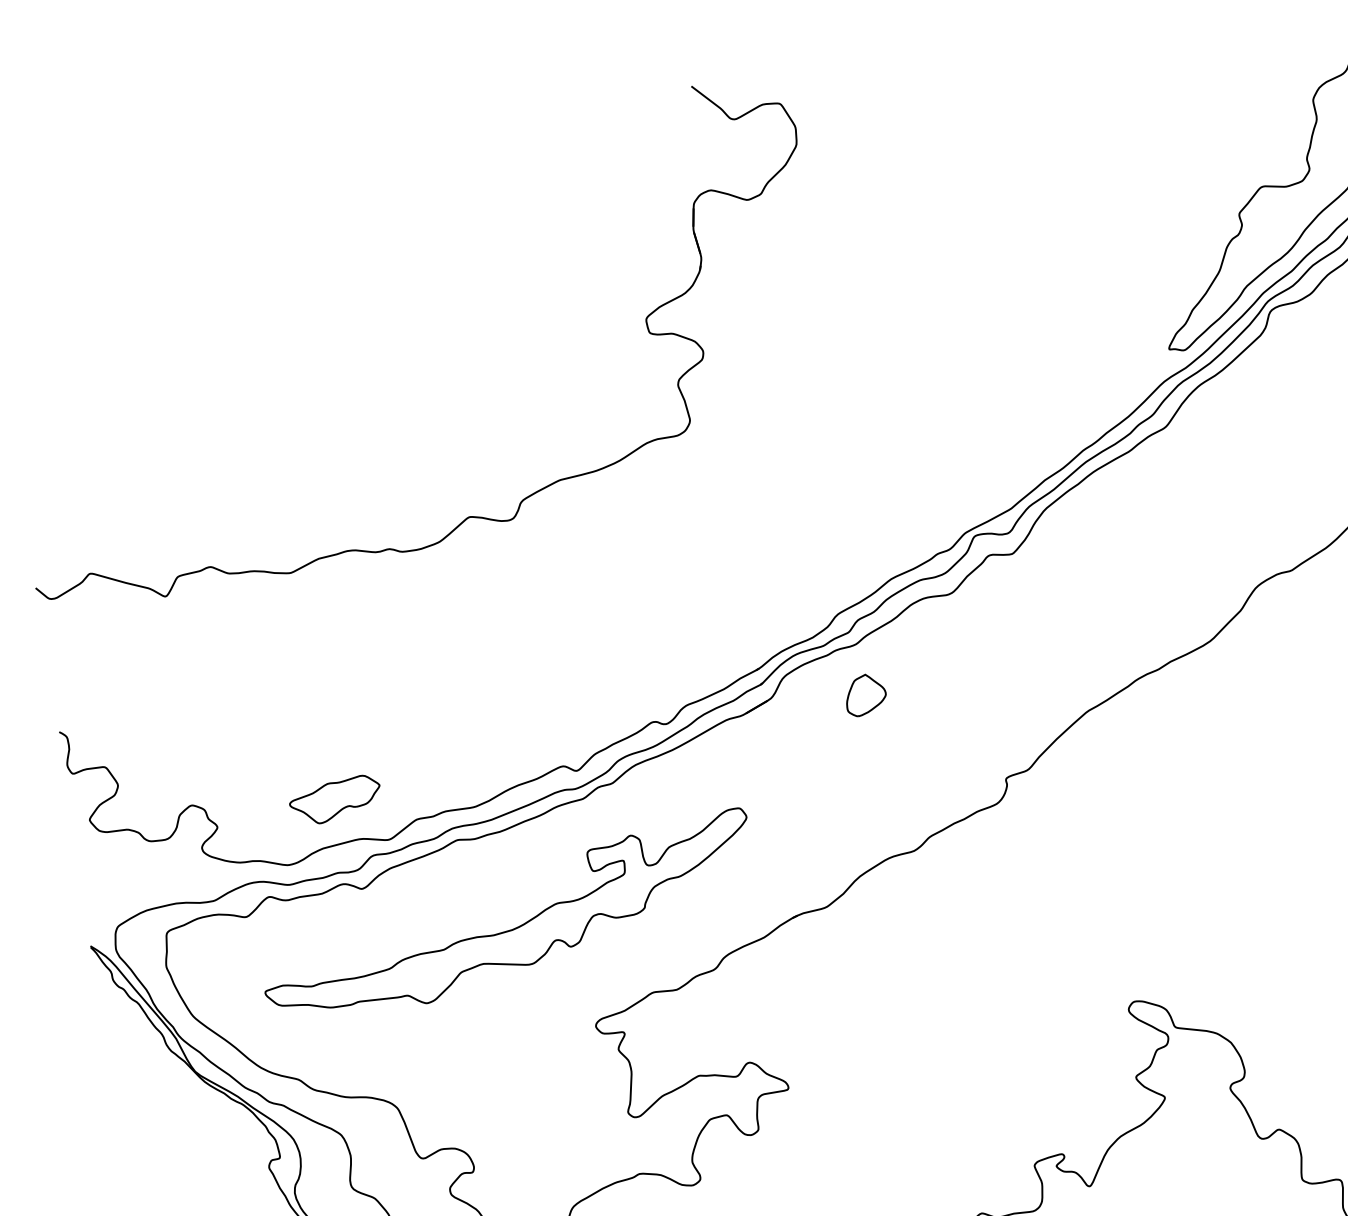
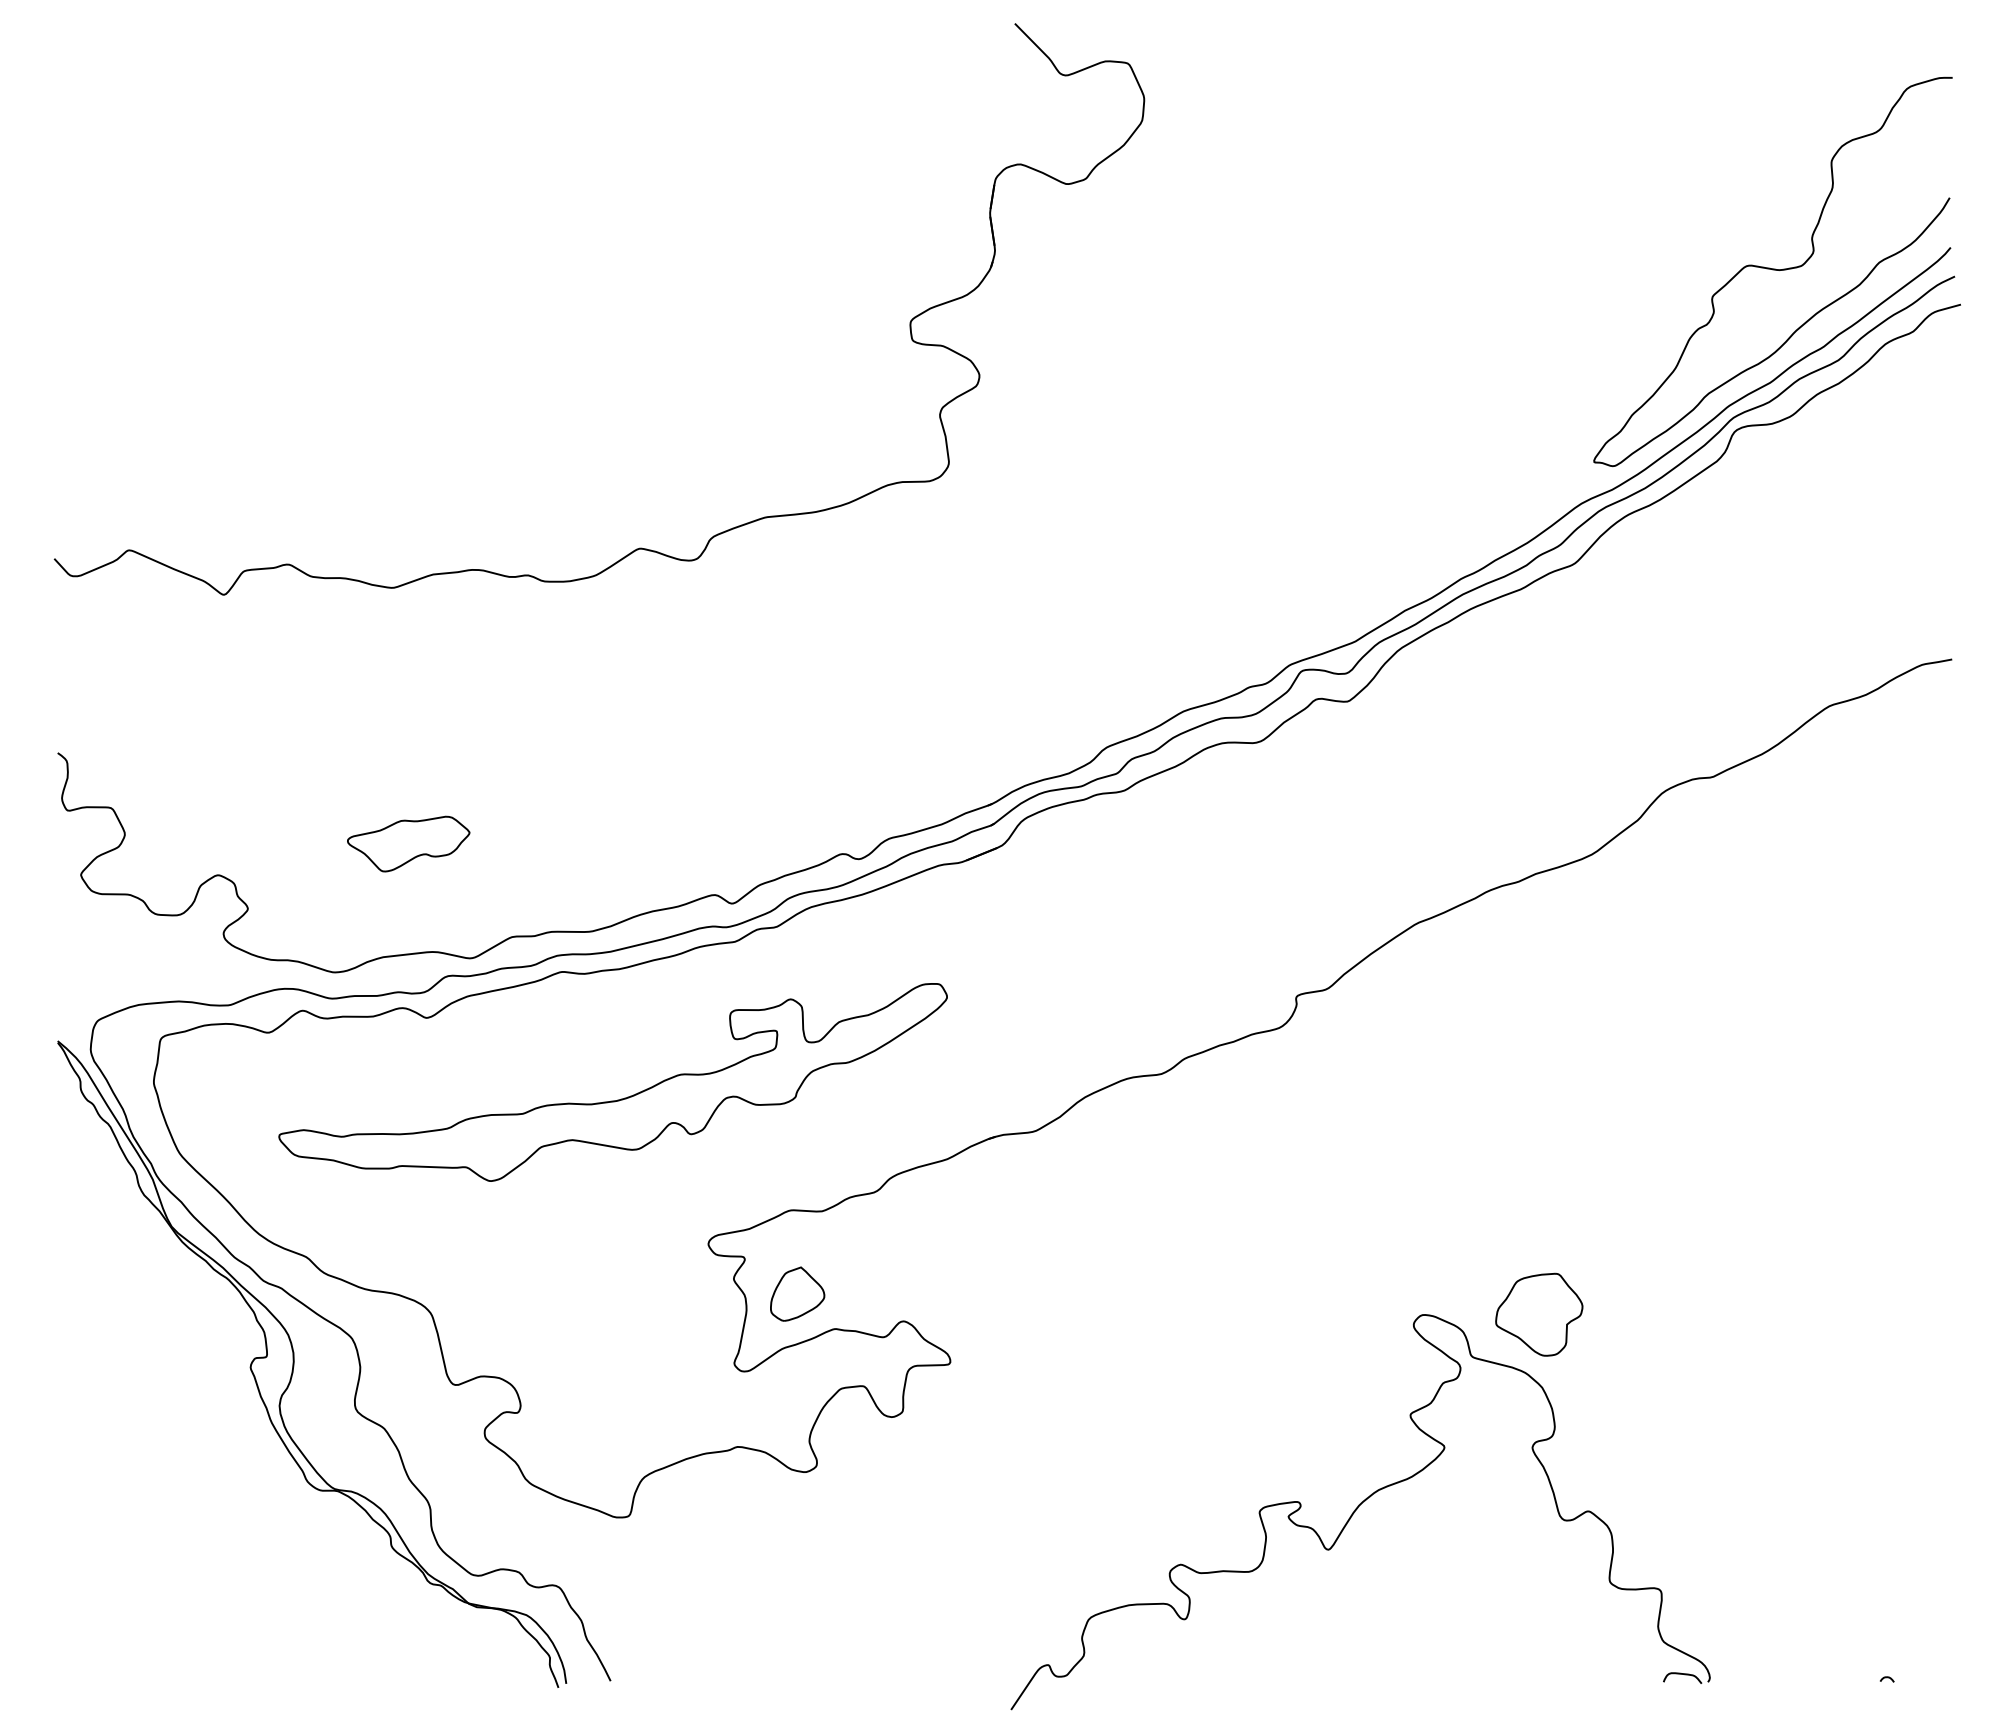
part: (865, 694) -> (797, 1293), moved
part: (335, 799) -> (408, 843), moved
part: (1221, 988) -> (1539, 1314), added

